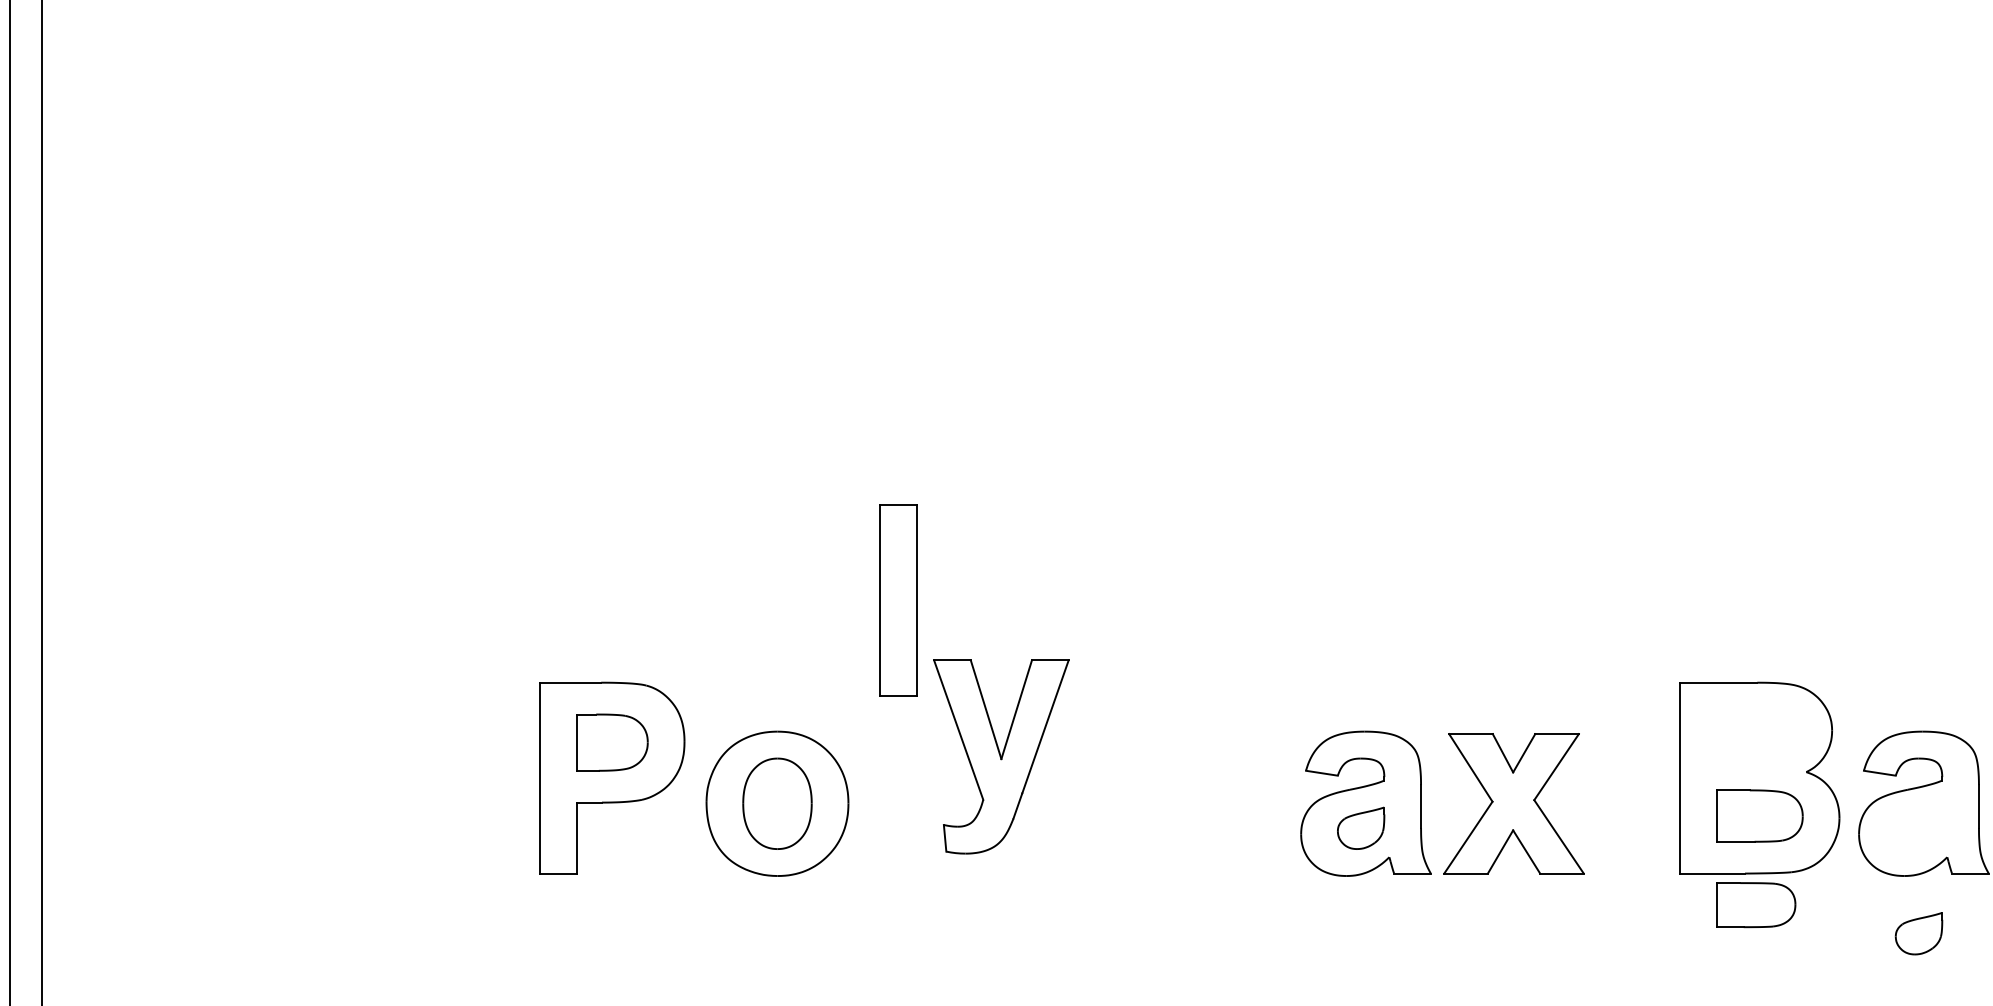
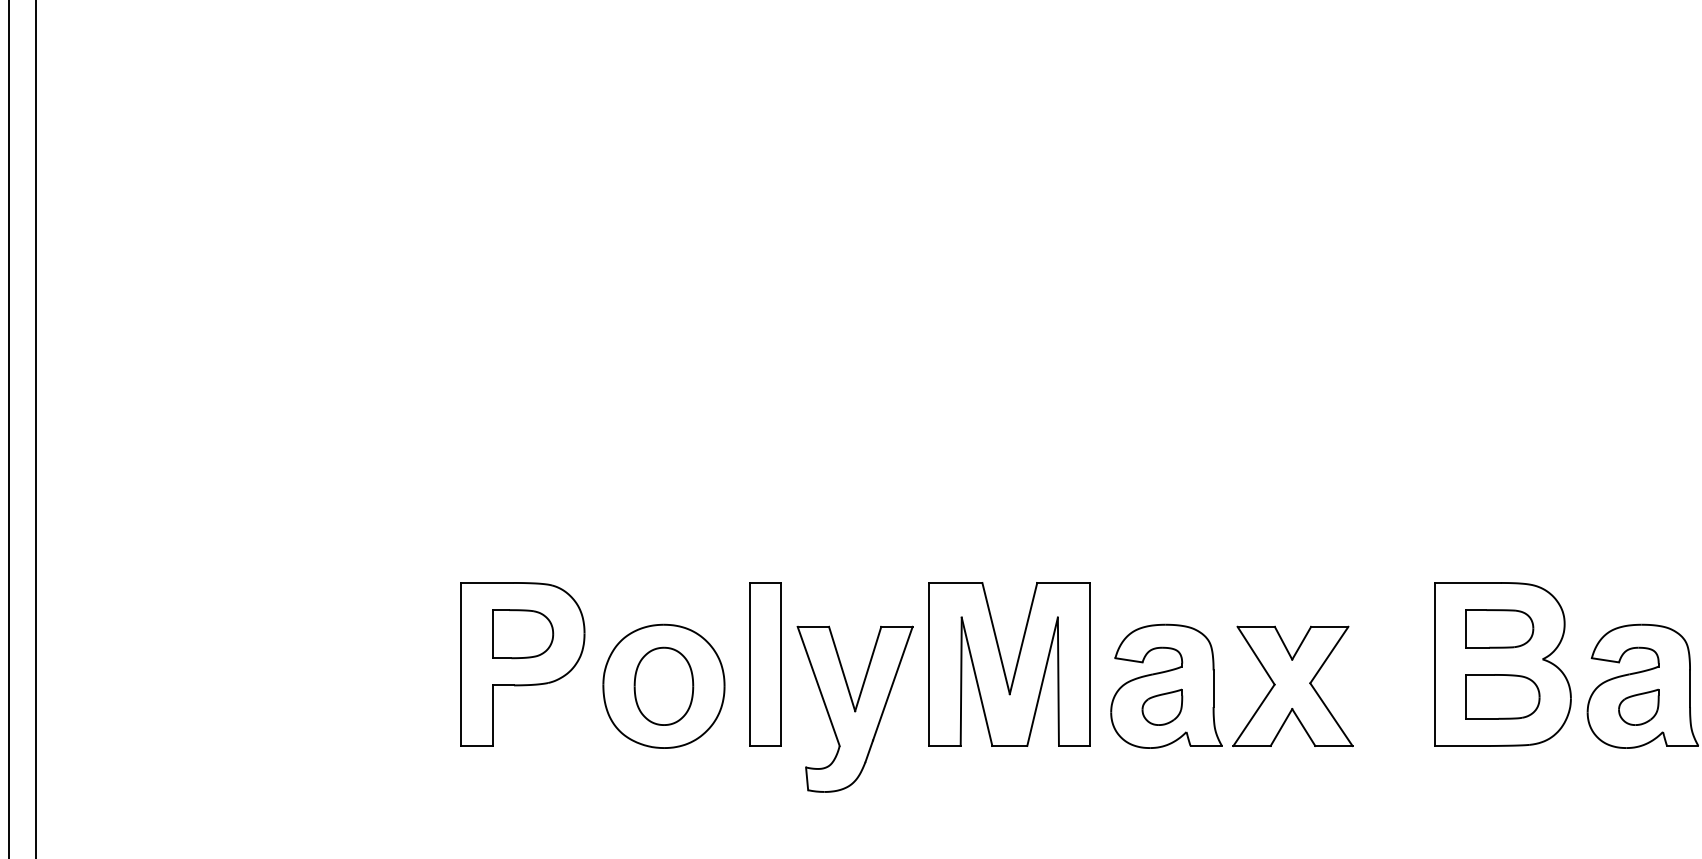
part: (898, 600) -> (765, 664), moved
part: (1000, 755) -> (854, 708), moved
part: (1182, 778) -> (1009, 664), added
part: (1755, 904) -> (1499, 628), moved
part: (1918, 932) -> (1638, 706), moved

